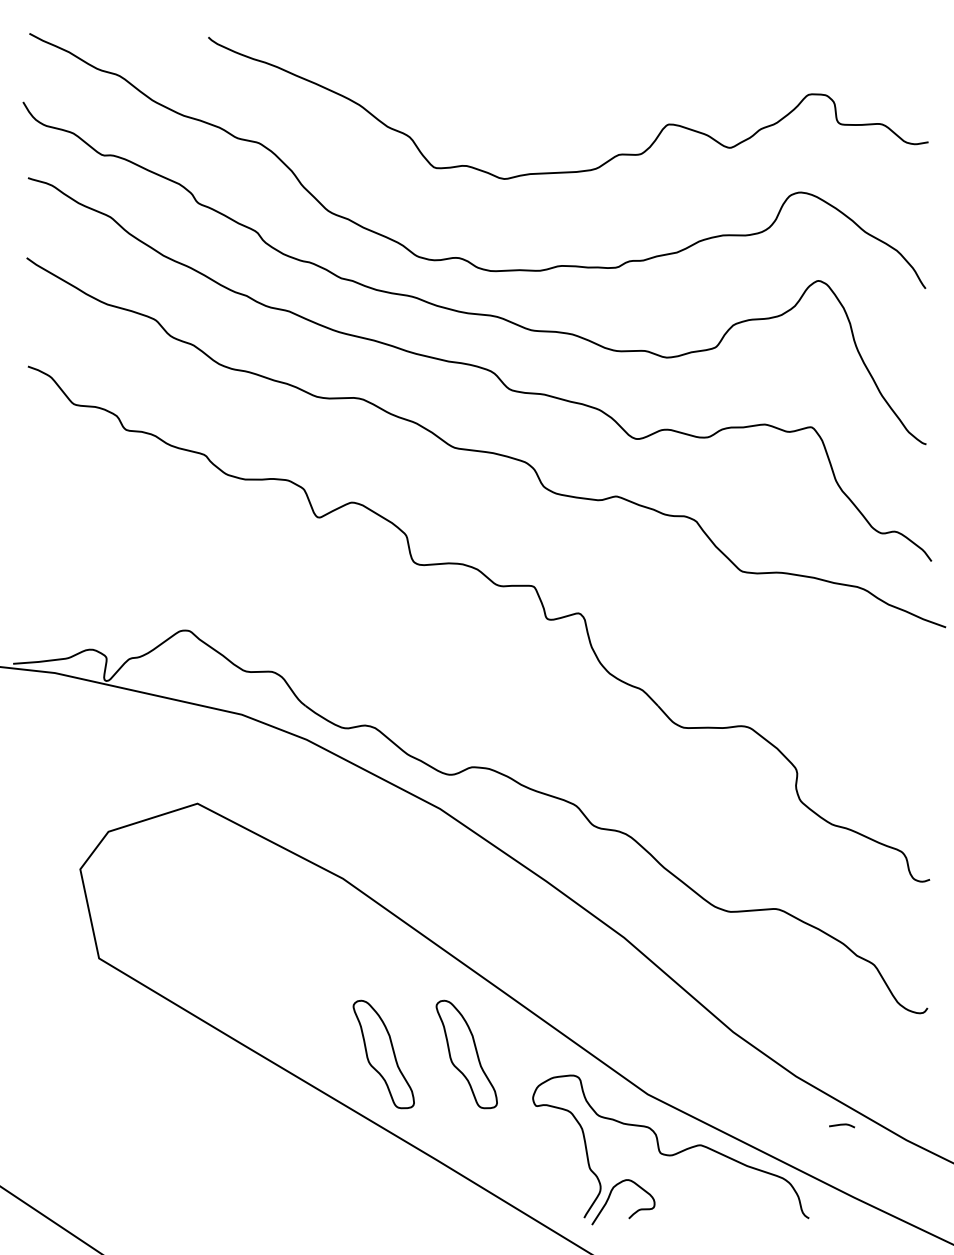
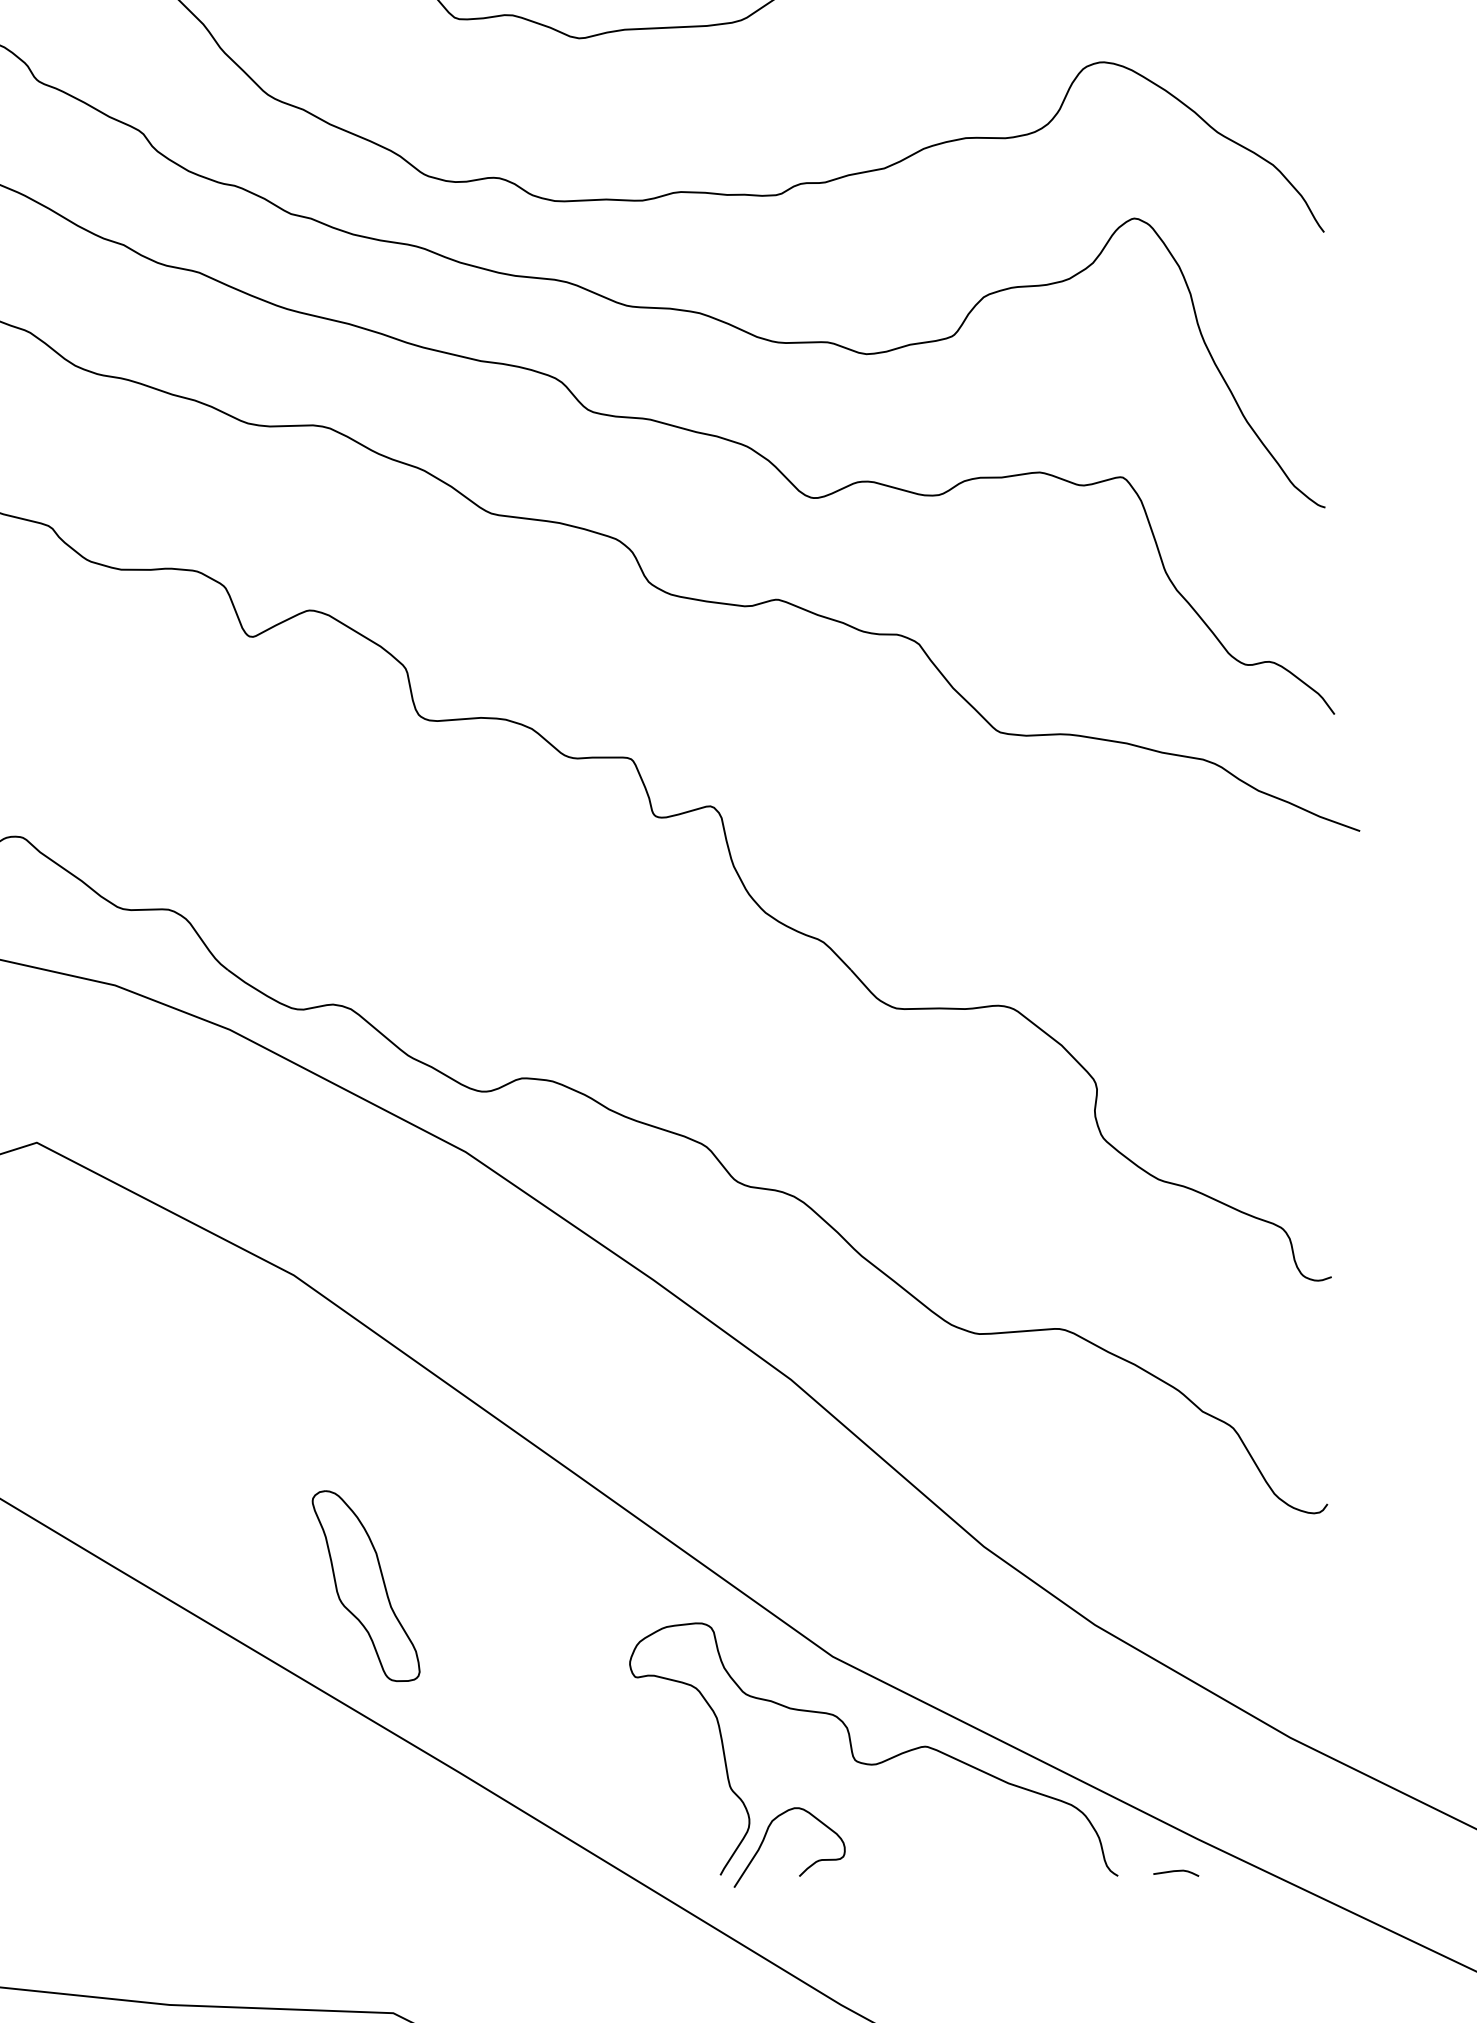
part: (466, 1054) -> (512, 1586), removed
curve: (841, 1125) -> (1175, 1872), moved

